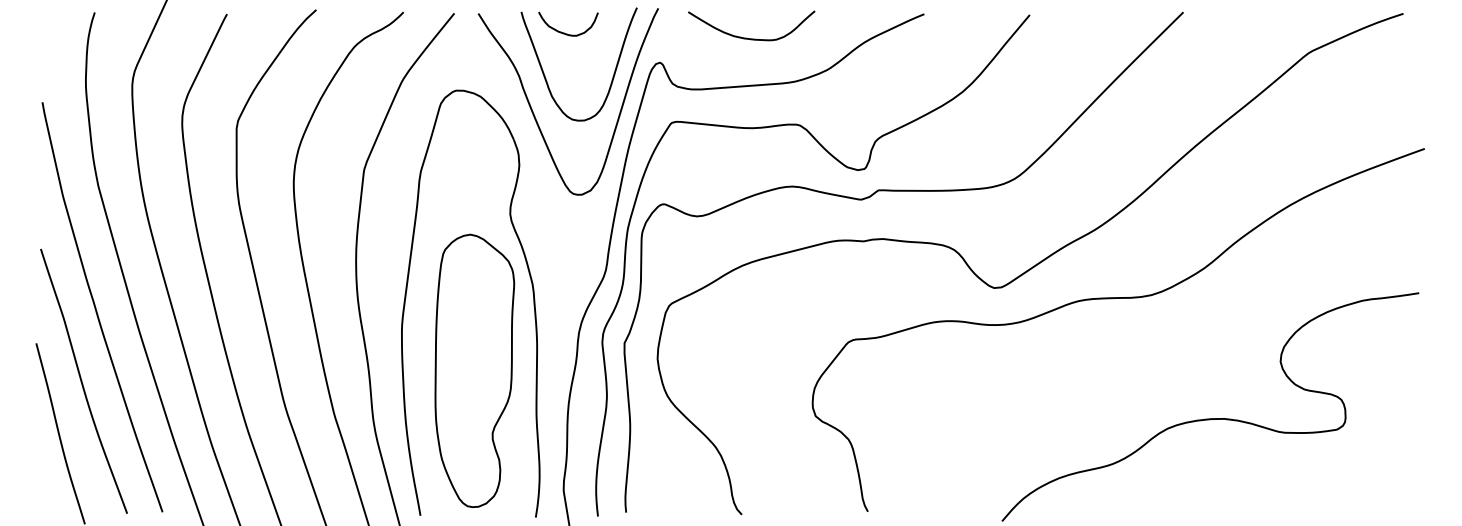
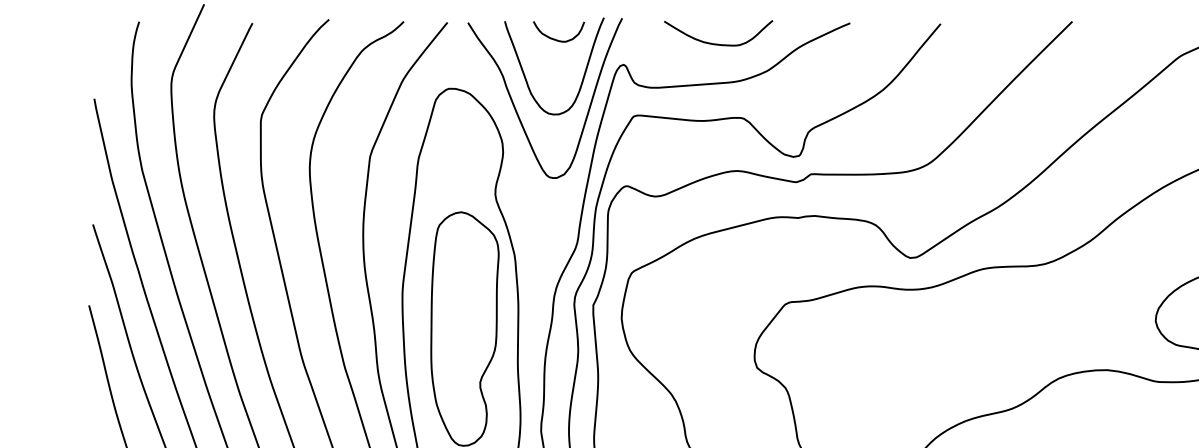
curve: (564, 32) -> (555, 38), moved
curve: (747, 37) -> (715, 43), moved

